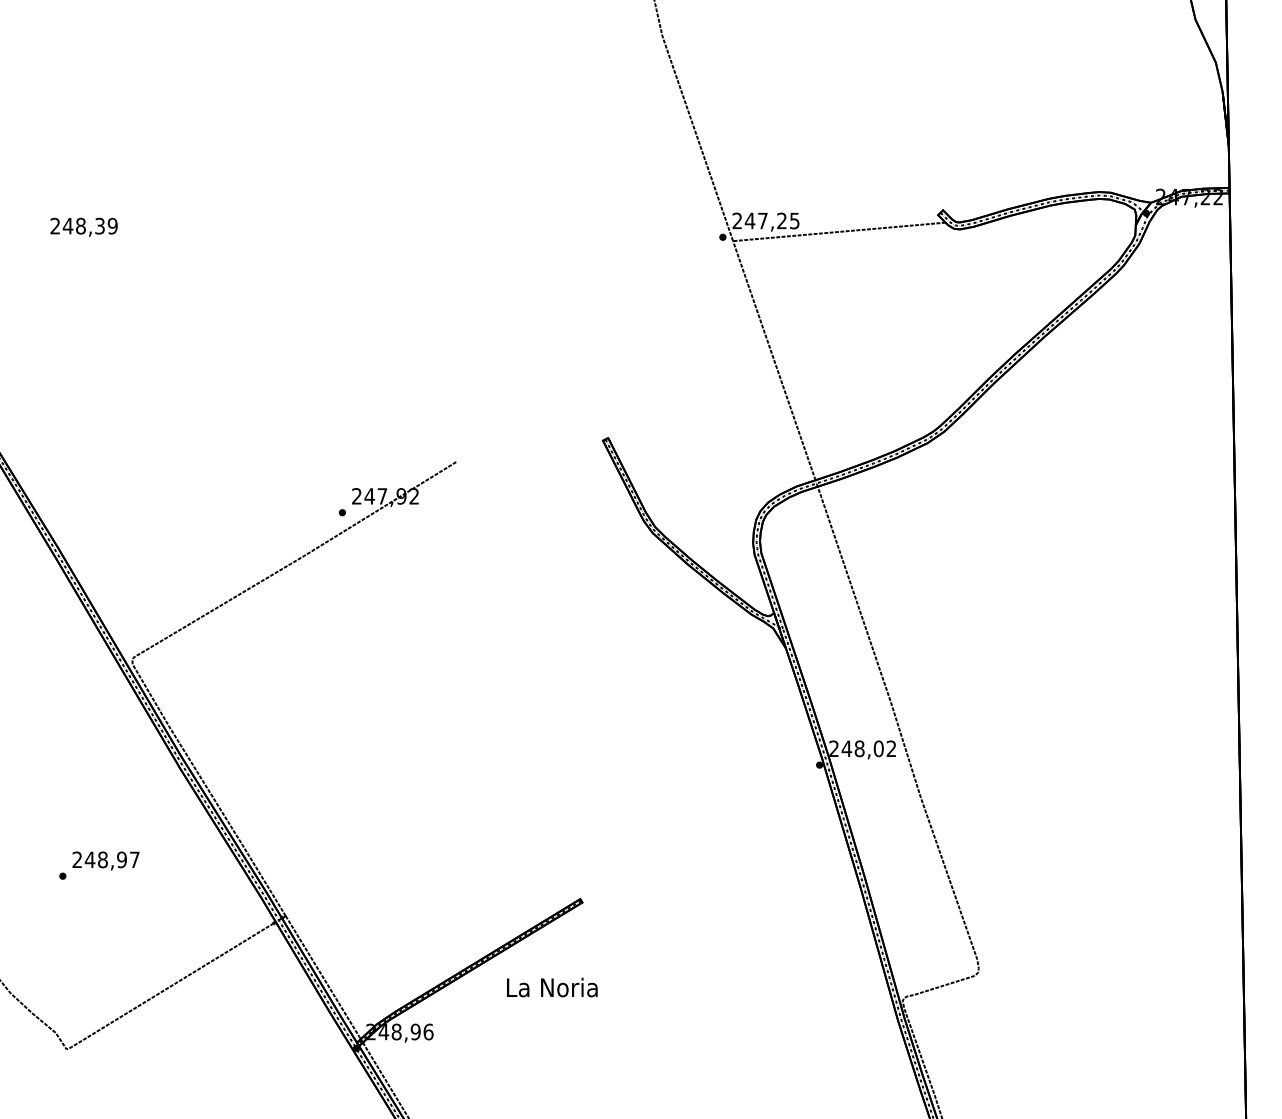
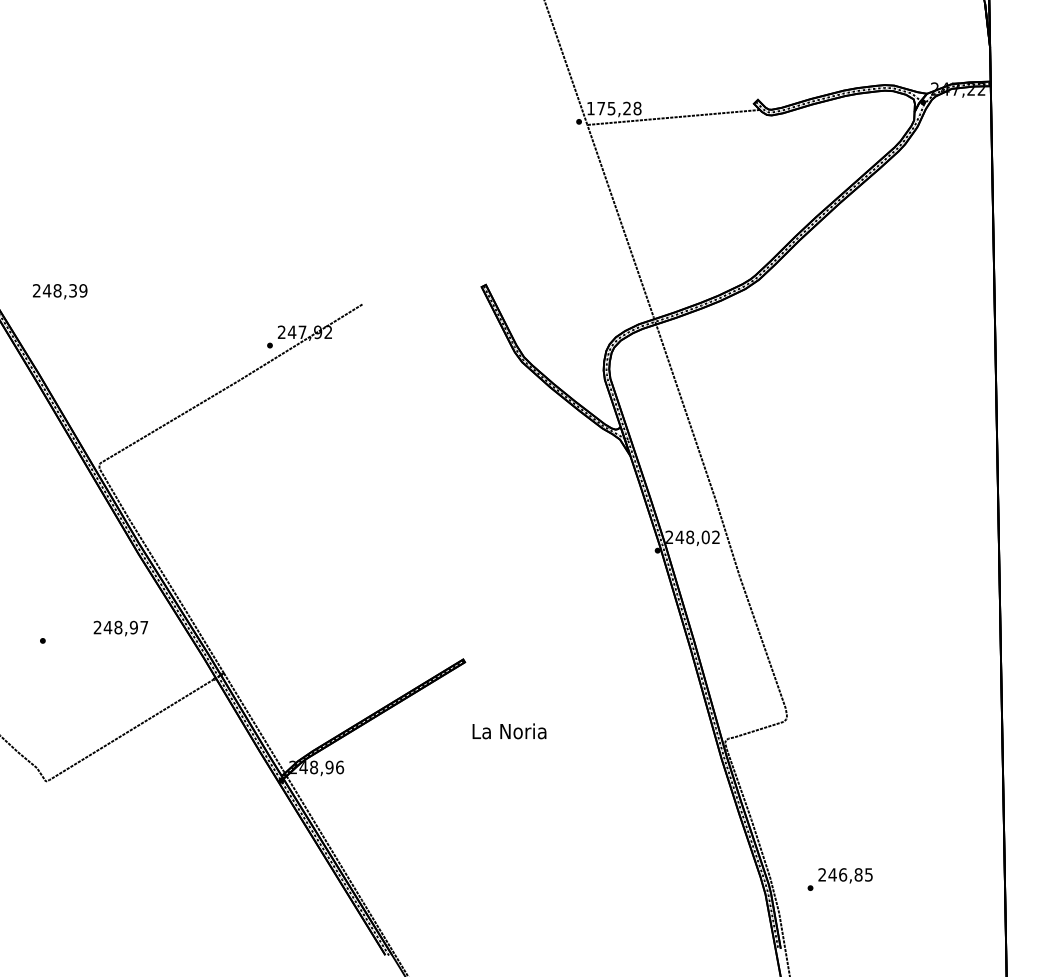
text: (766, 220) -> (614, 108), 247,25 -> 175,28
text: (83, 227) -> (59, 291), moved
text: (105, 860) -> (120, 628), moved
text: (552, 987) -> (509, 731), moved

